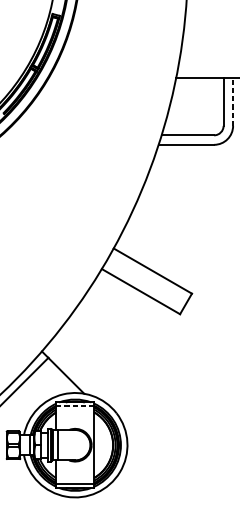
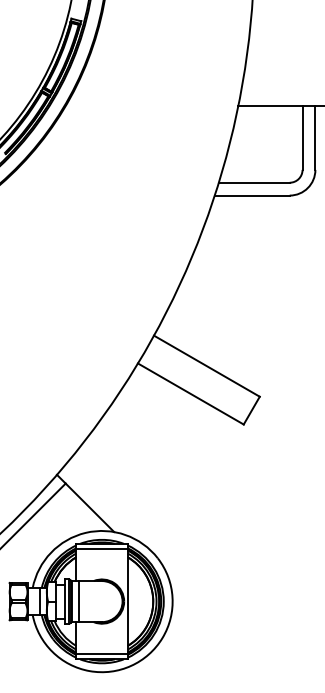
line: (233, 101) -> (315, 137), dashed -> solid
line: (75, 405) -> (102, 548), dashed -> solid

